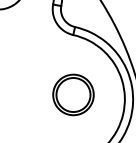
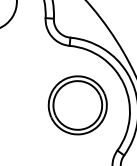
part: (73, 94) -> (77, 105), size x1.43

